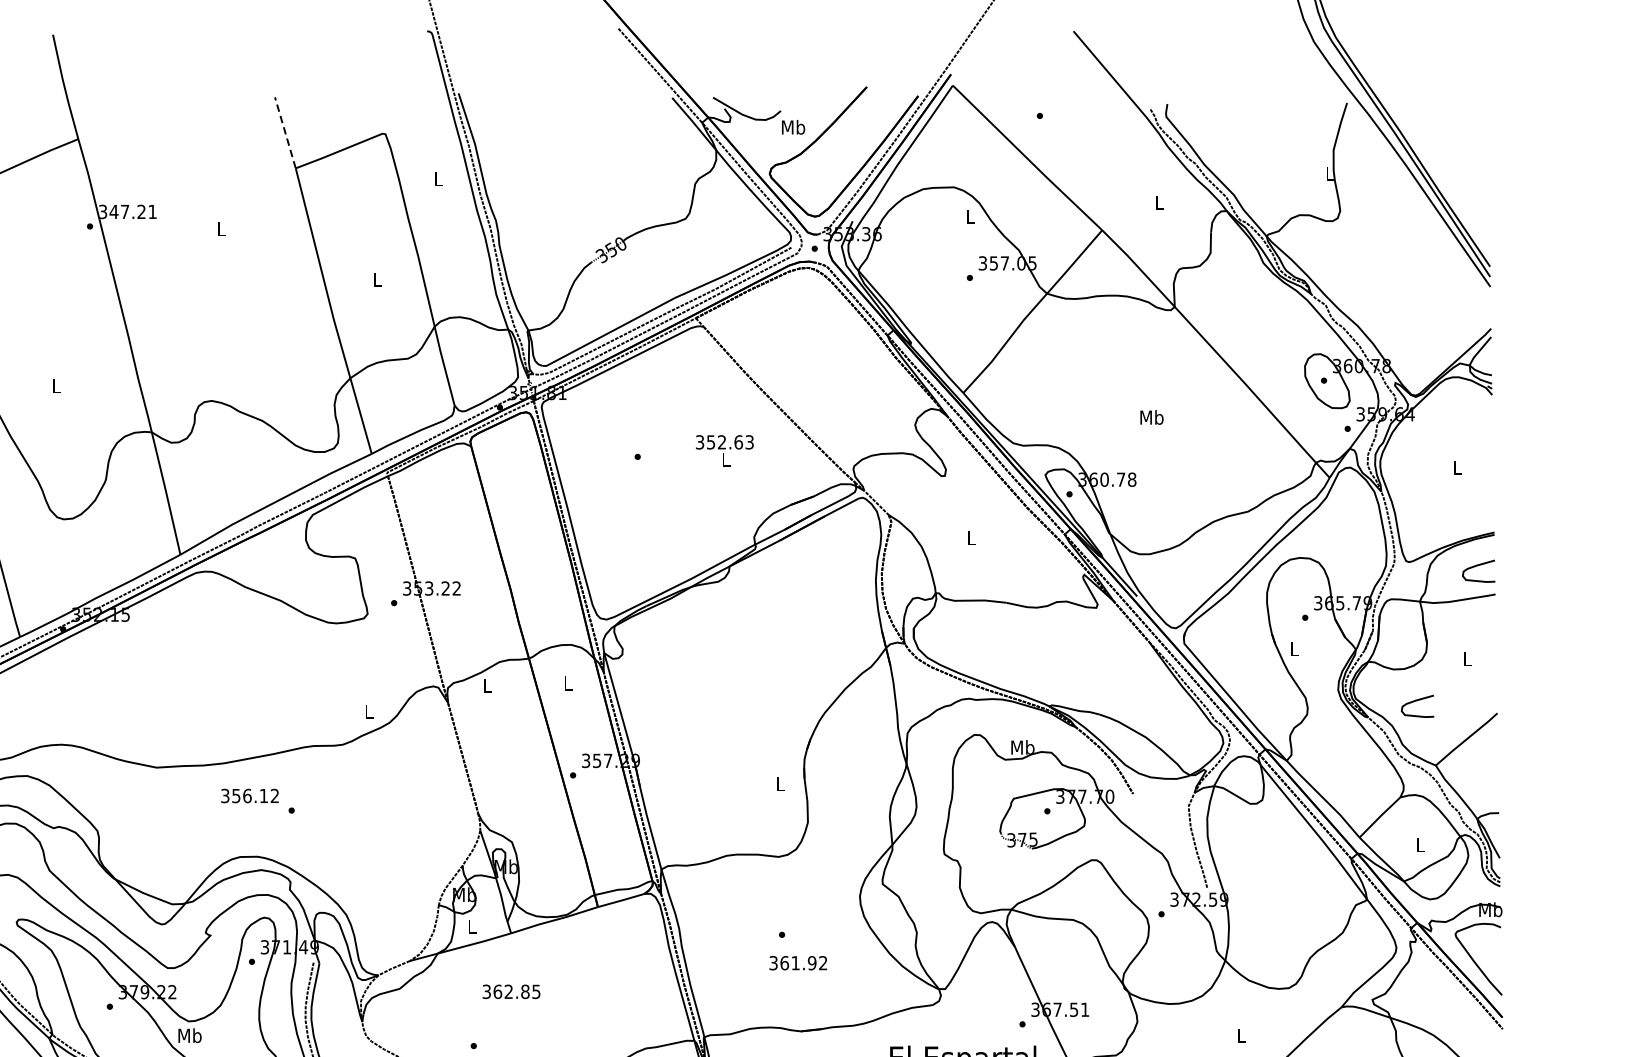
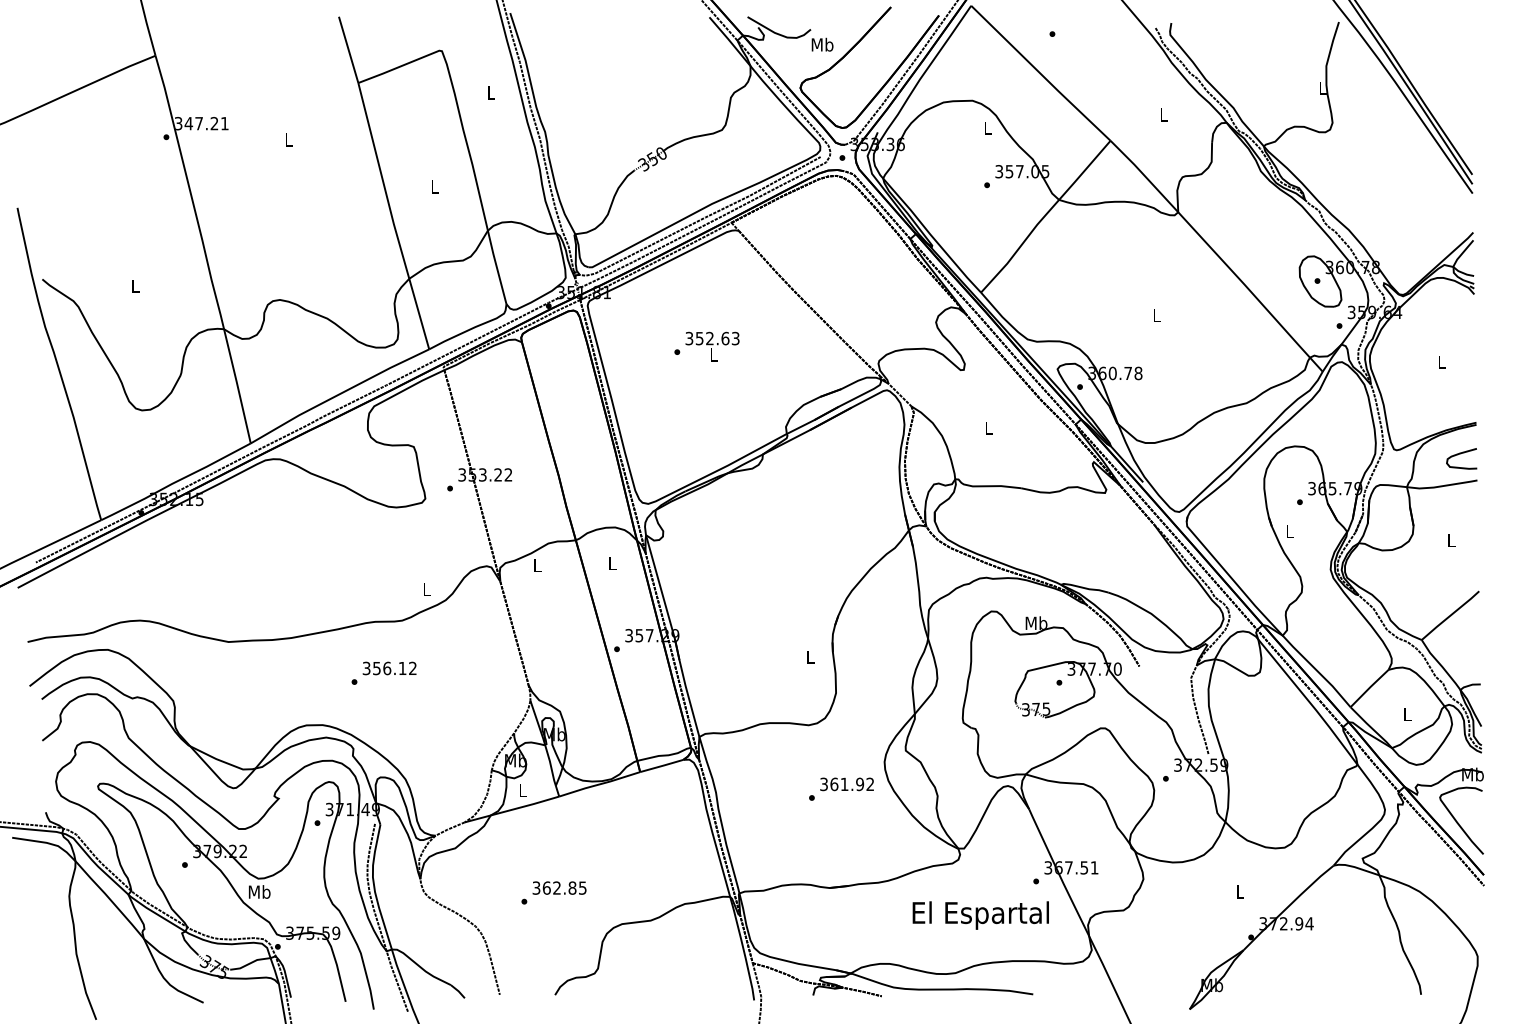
line: (285, 132) -> (348, 49), dashed -> solid
text: (1151, 417) -> (1156, 315), Mb -> L
text: (724, 450) -> (712, 346), moved
curve: (1416, 701) -> (1403, 580), removed
text: (249, 796) -> (389, 668), moved
text: (797, 963) -> (846, 784), moved
text: (511, 991) -> (559, 887), moved

